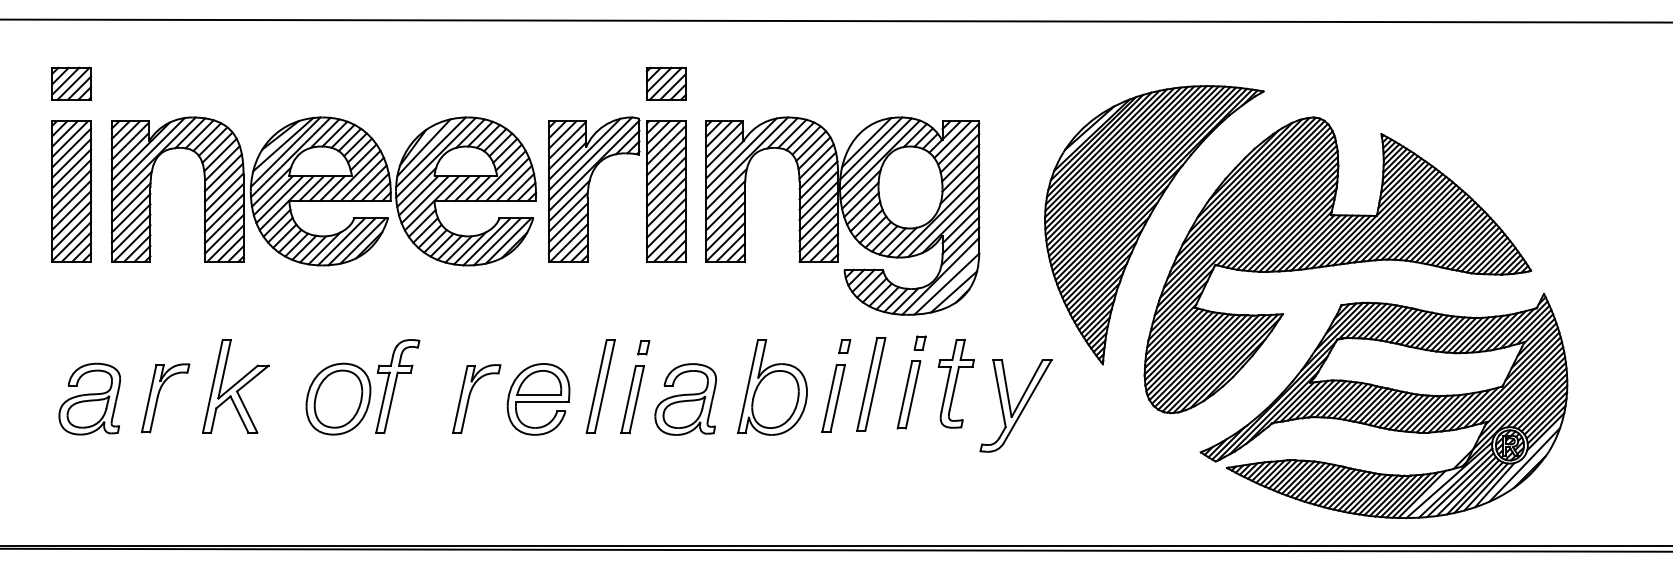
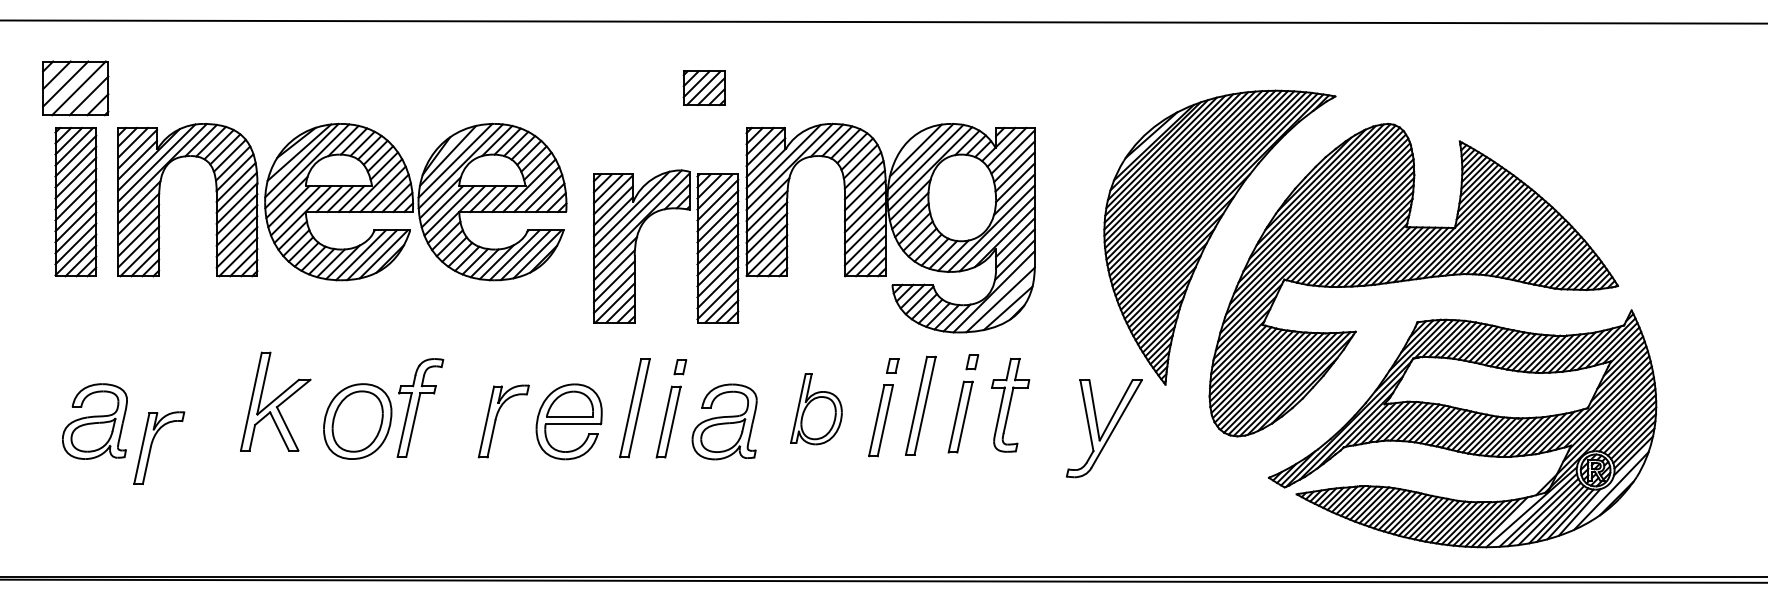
part: (71, 83) -> (75, 88), size x1.6
part: (590, 182) -> (637, 239), moved
part: (235, 386) -> (275, 401), moved
part: (772, 387) -> (816, 409), size x0.7
part: (158, 398) -> (151, 448), moved
part: (1015, 405) -> (1103, 428), moved

